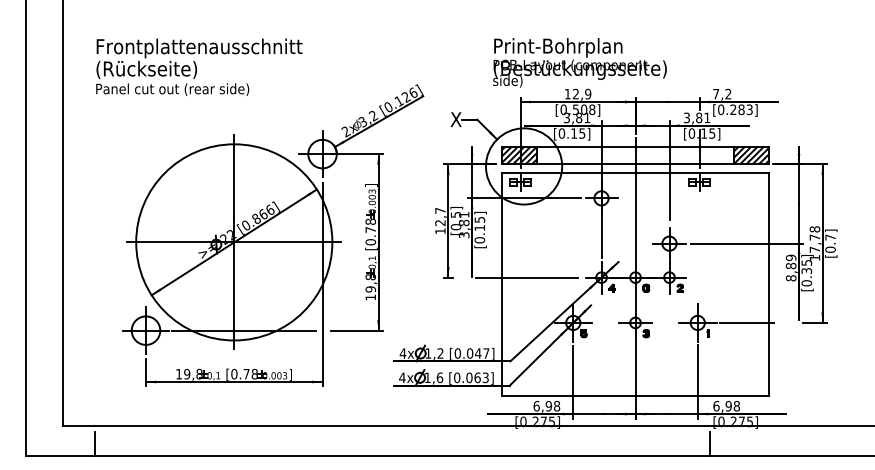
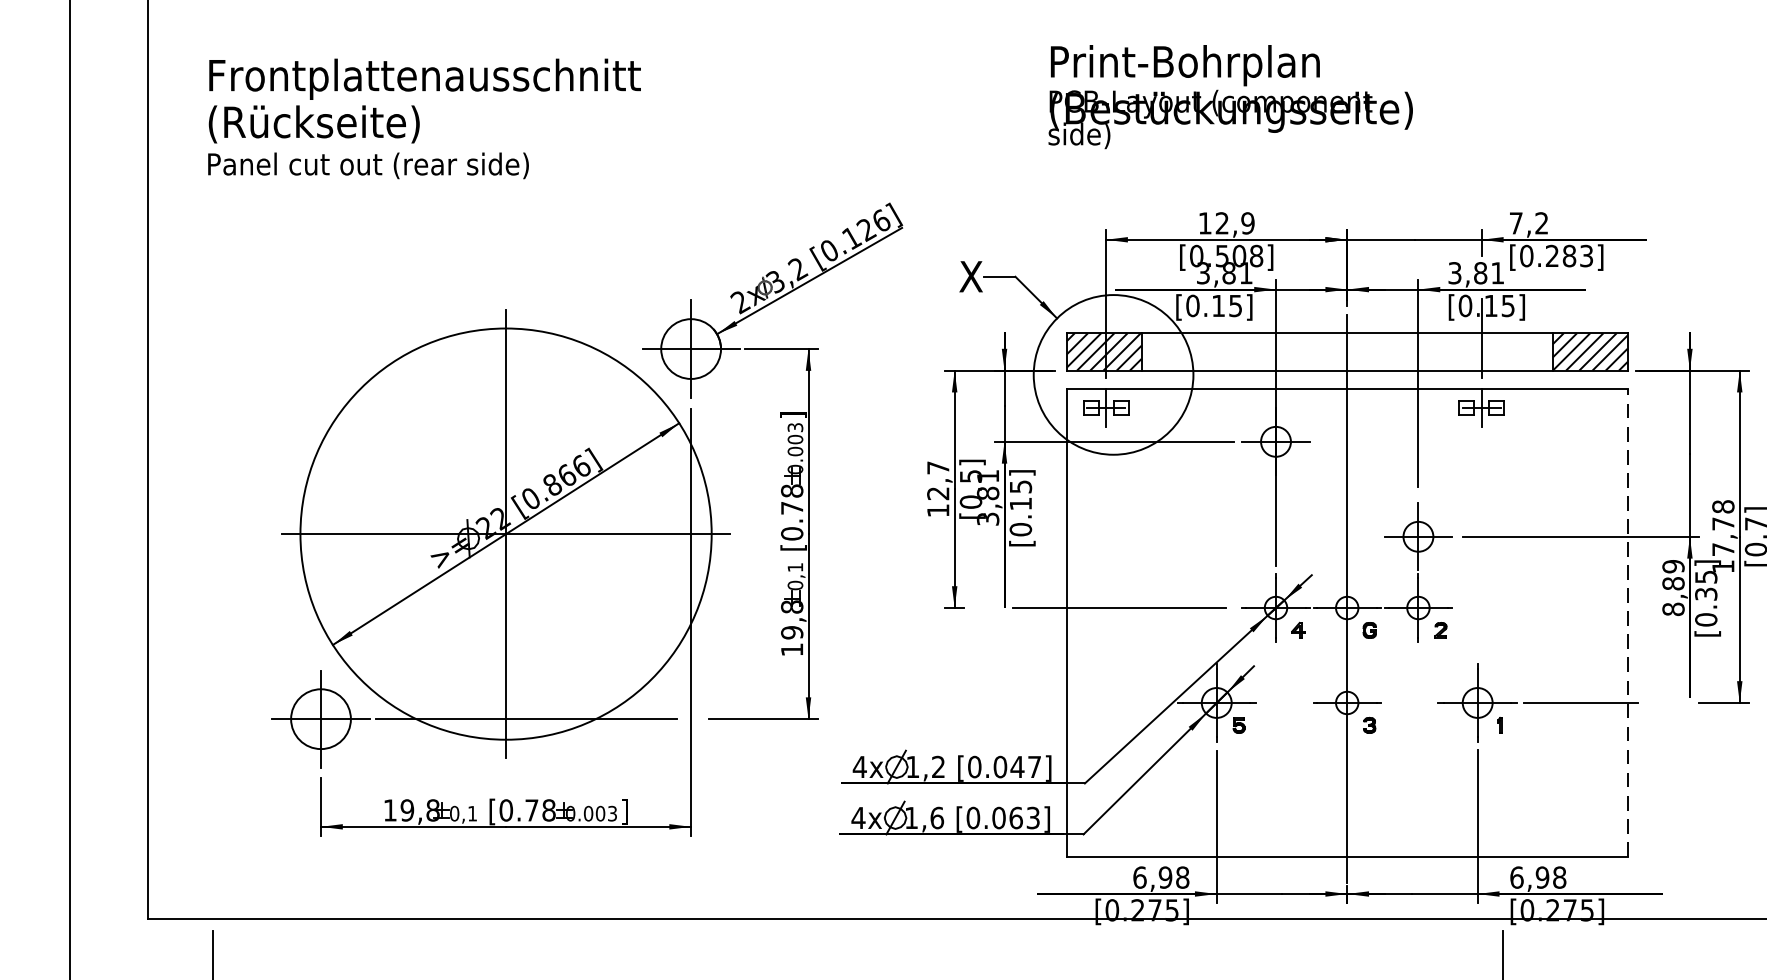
text: (579, 62) -> (1229, 96), moved
text: (199, 66) -> (424, 117), moved
line: (769, 284) -> (1628, 622), solid -> dashed

